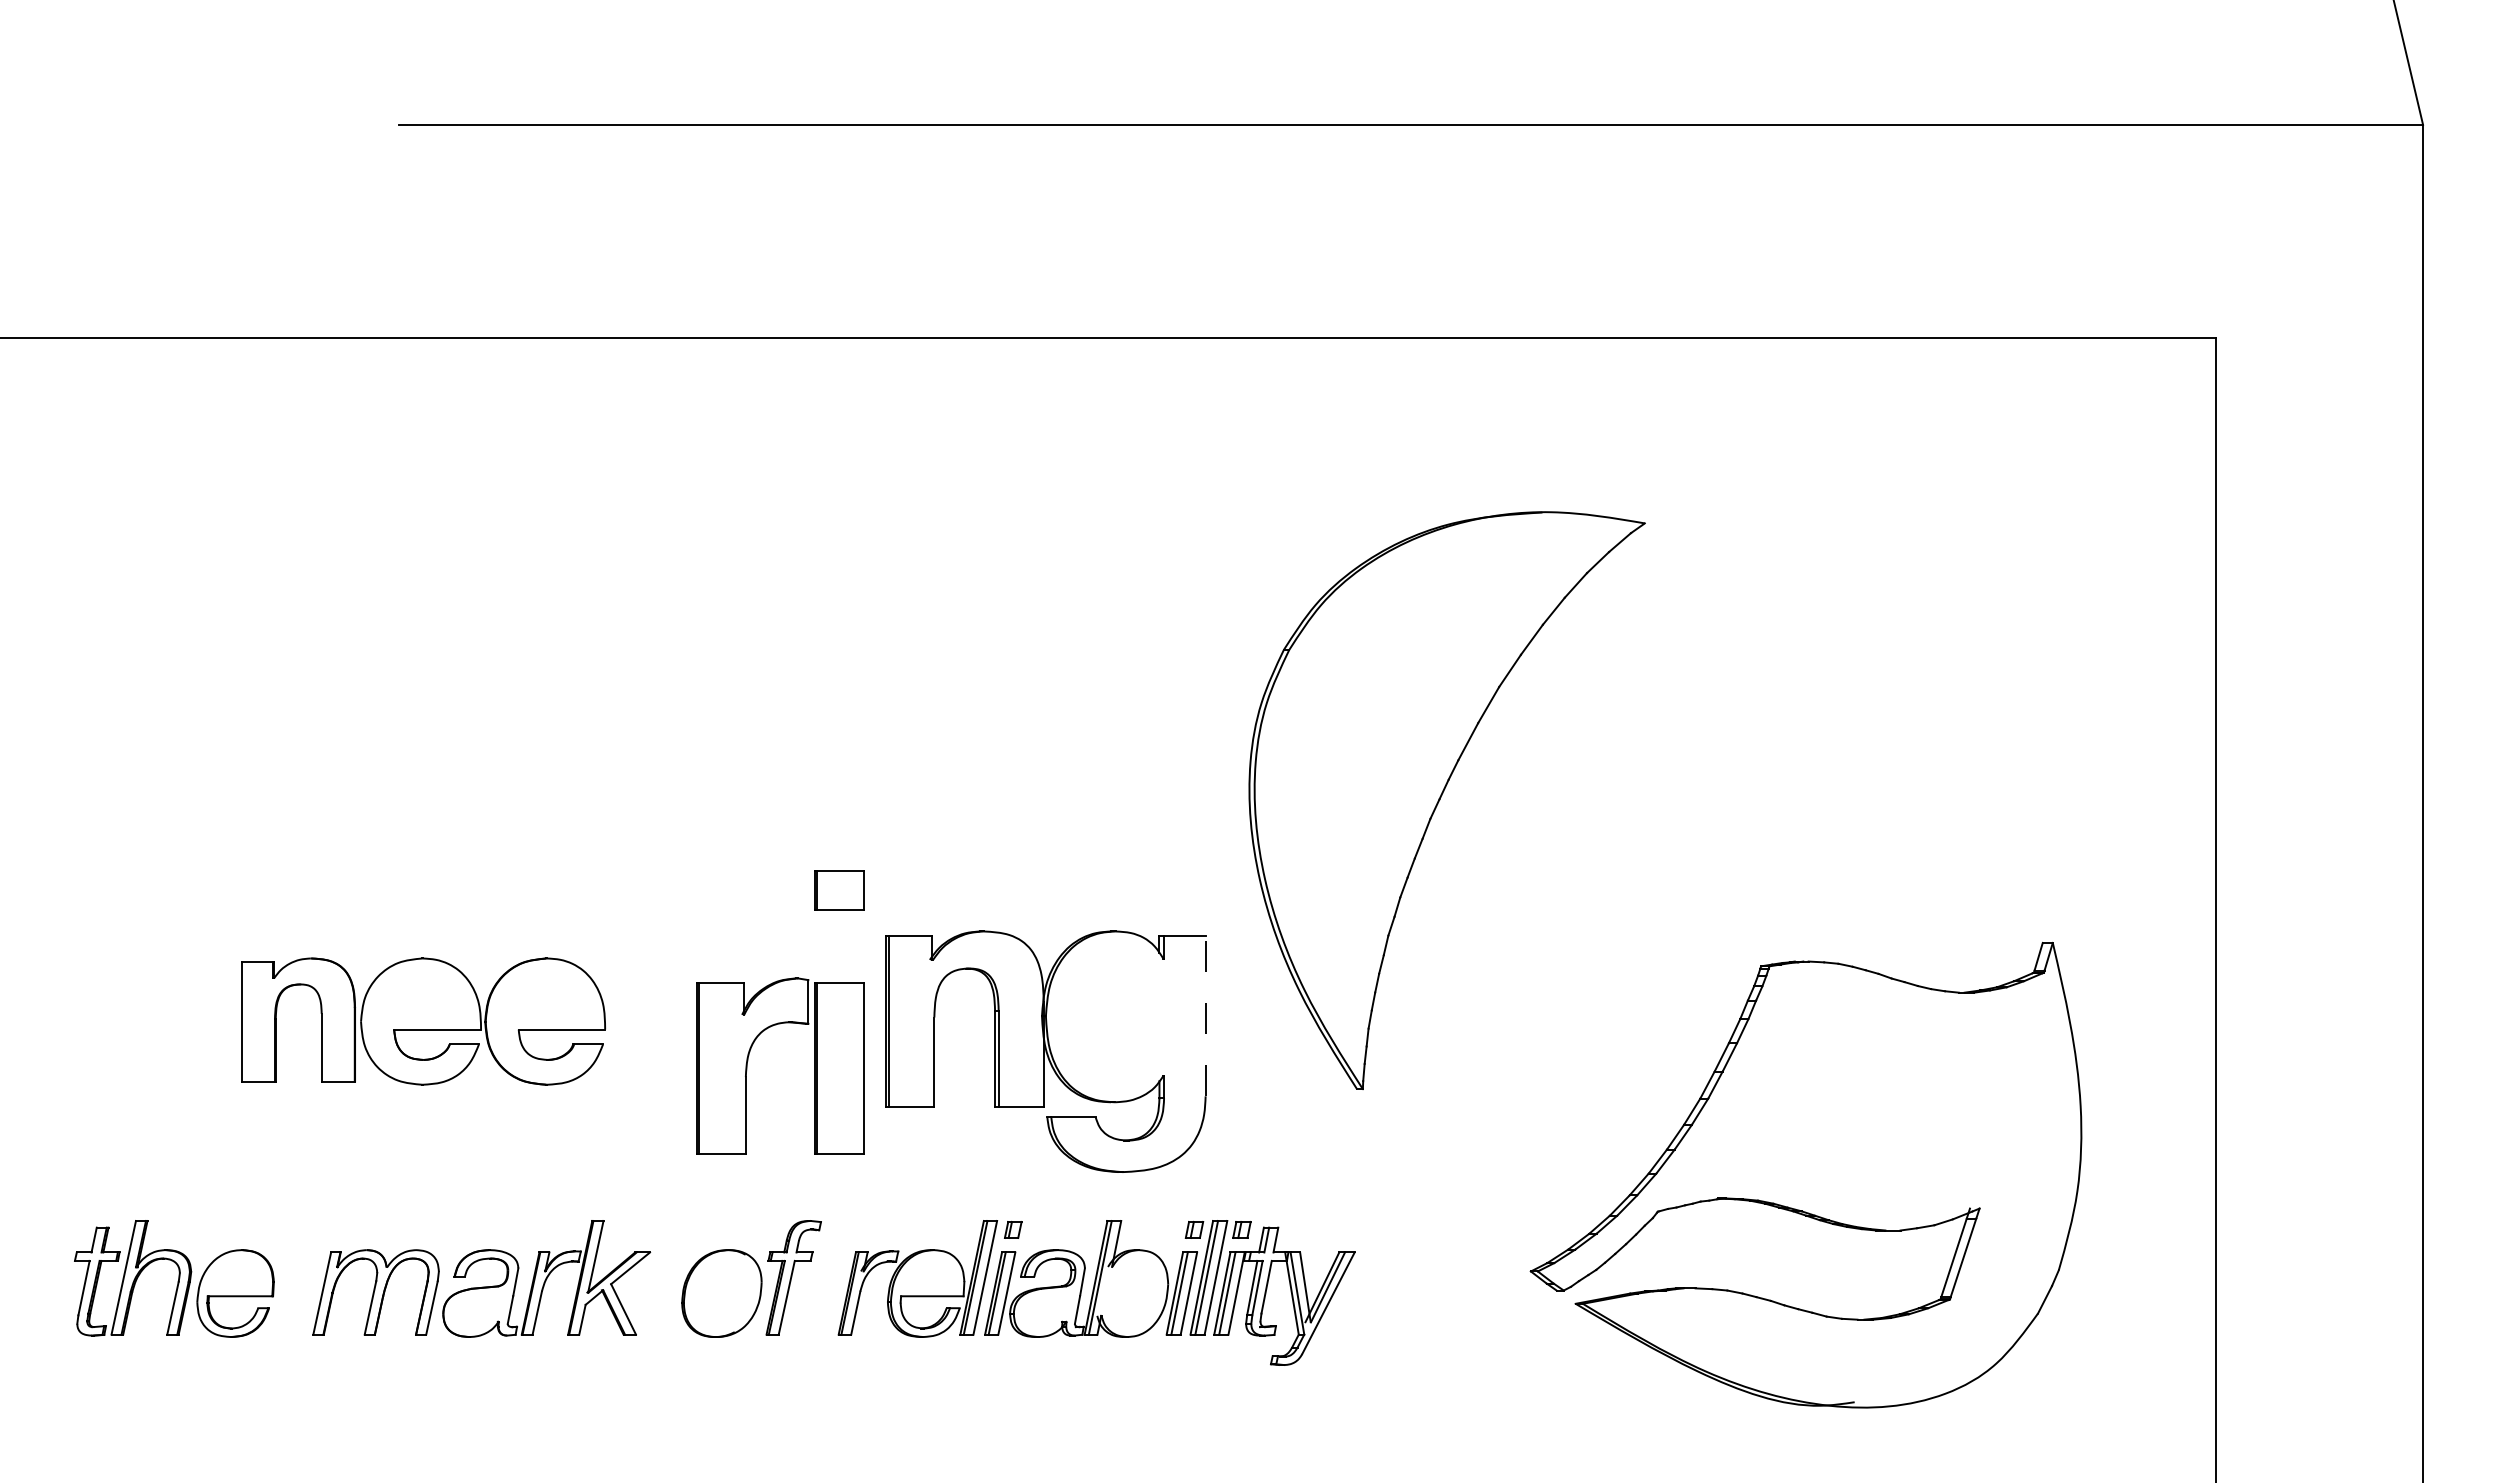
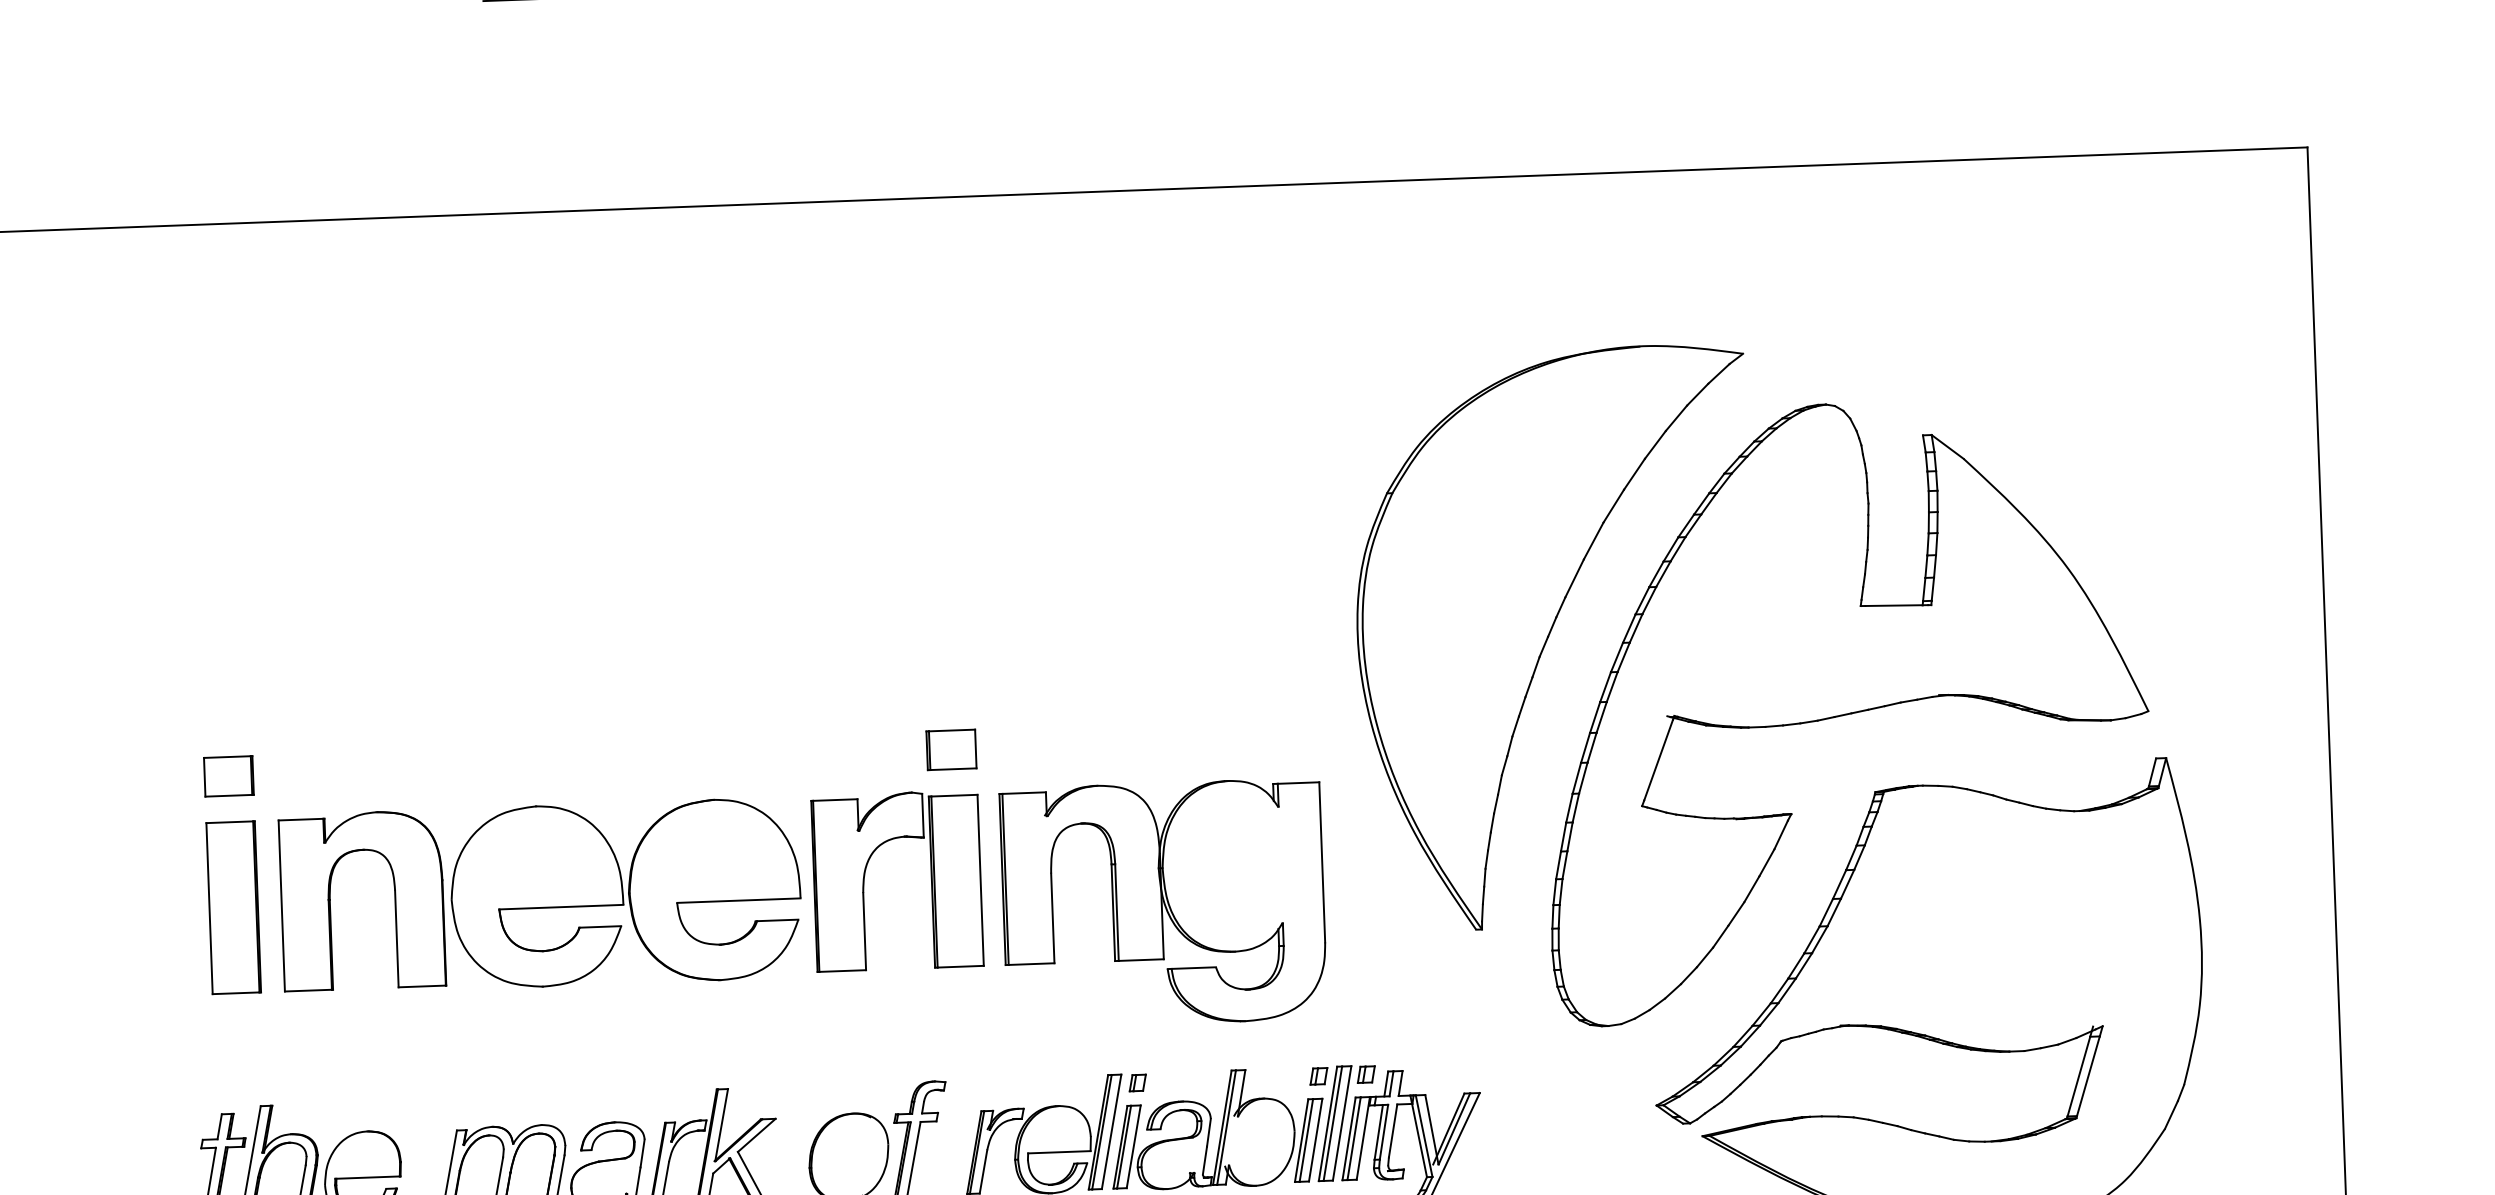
part: (1734, 883) -> (1845, 710), added
part: (115, 890) -> (228, 776), added
line: (1205, 1015) -> (1322, 861), dashed -> solid
part: (115, 1021) -> (233, 907), added
part: (423, 1021) -> (540, 896), size x1.43
part: (748, 1061) -> (865, 877), moved

